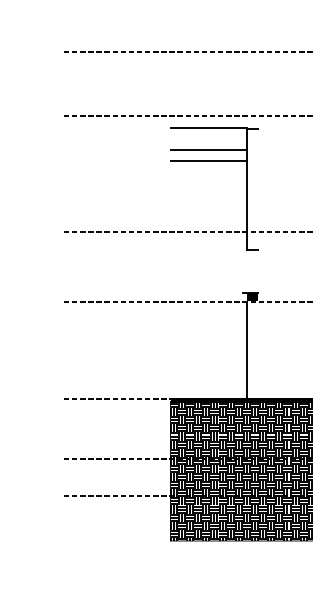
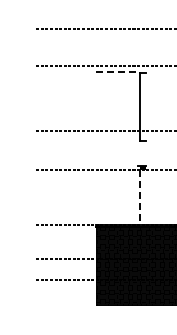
line: (209, 128) -> (118, 72), solid -> dashed
line: (207, 149) -> (117, 84), removed
line: (207, 160) -> (117, 90), removed
line: (246, 349) -> (139, 197), solid -> dashed

